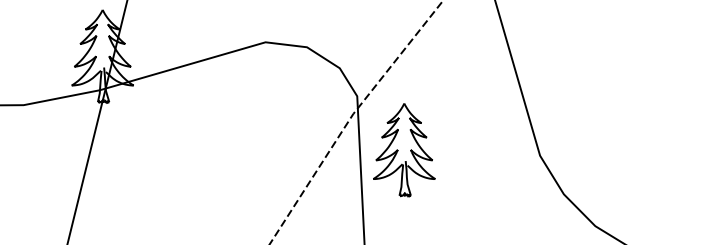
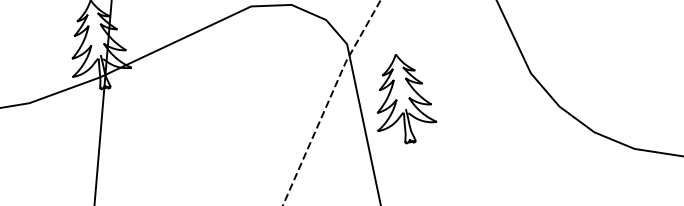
part: (404, 150) -> (403, 99), moved

